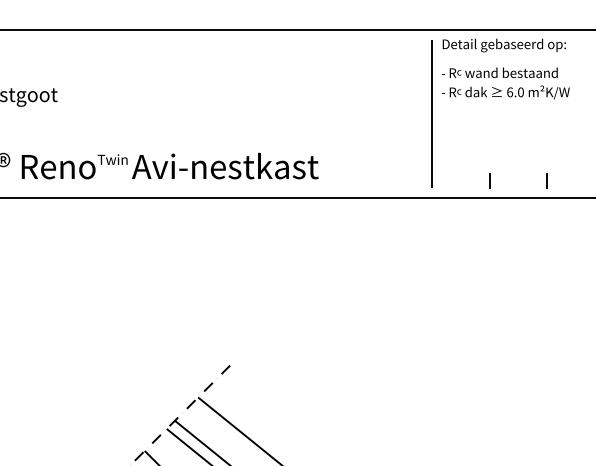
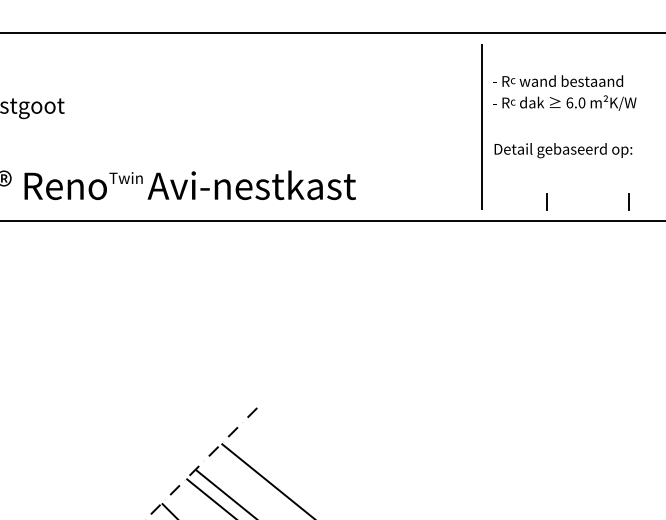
text: (504, 45) -> (563, 150), moved
line: (546, 180) -> (628, 201), moved

